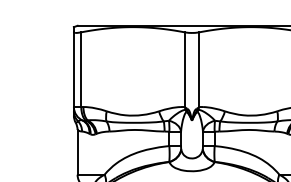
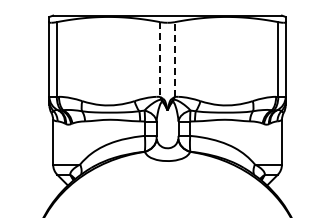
line: (198, 69) -> (174, 59), solid -> dashed
line: (184, 70) -> (160, 60), solid -> dashed

